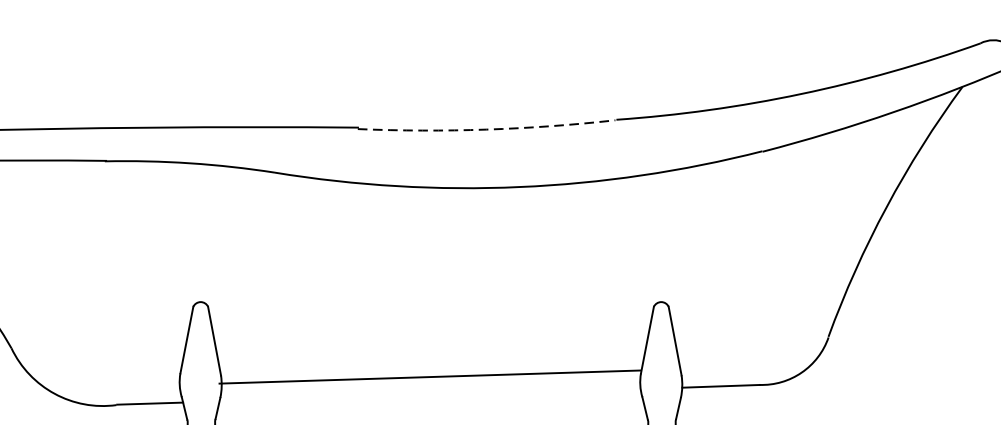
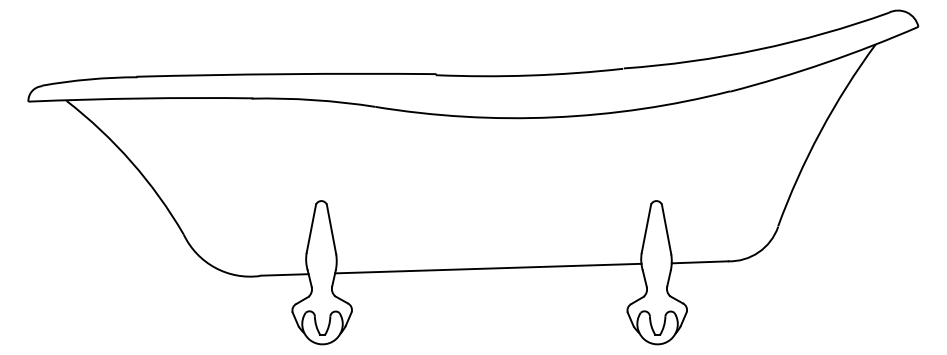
arc: (486, 129) -> (529, 75), dashed -> solid
line: (430, 376) -> (488, 268), moved

